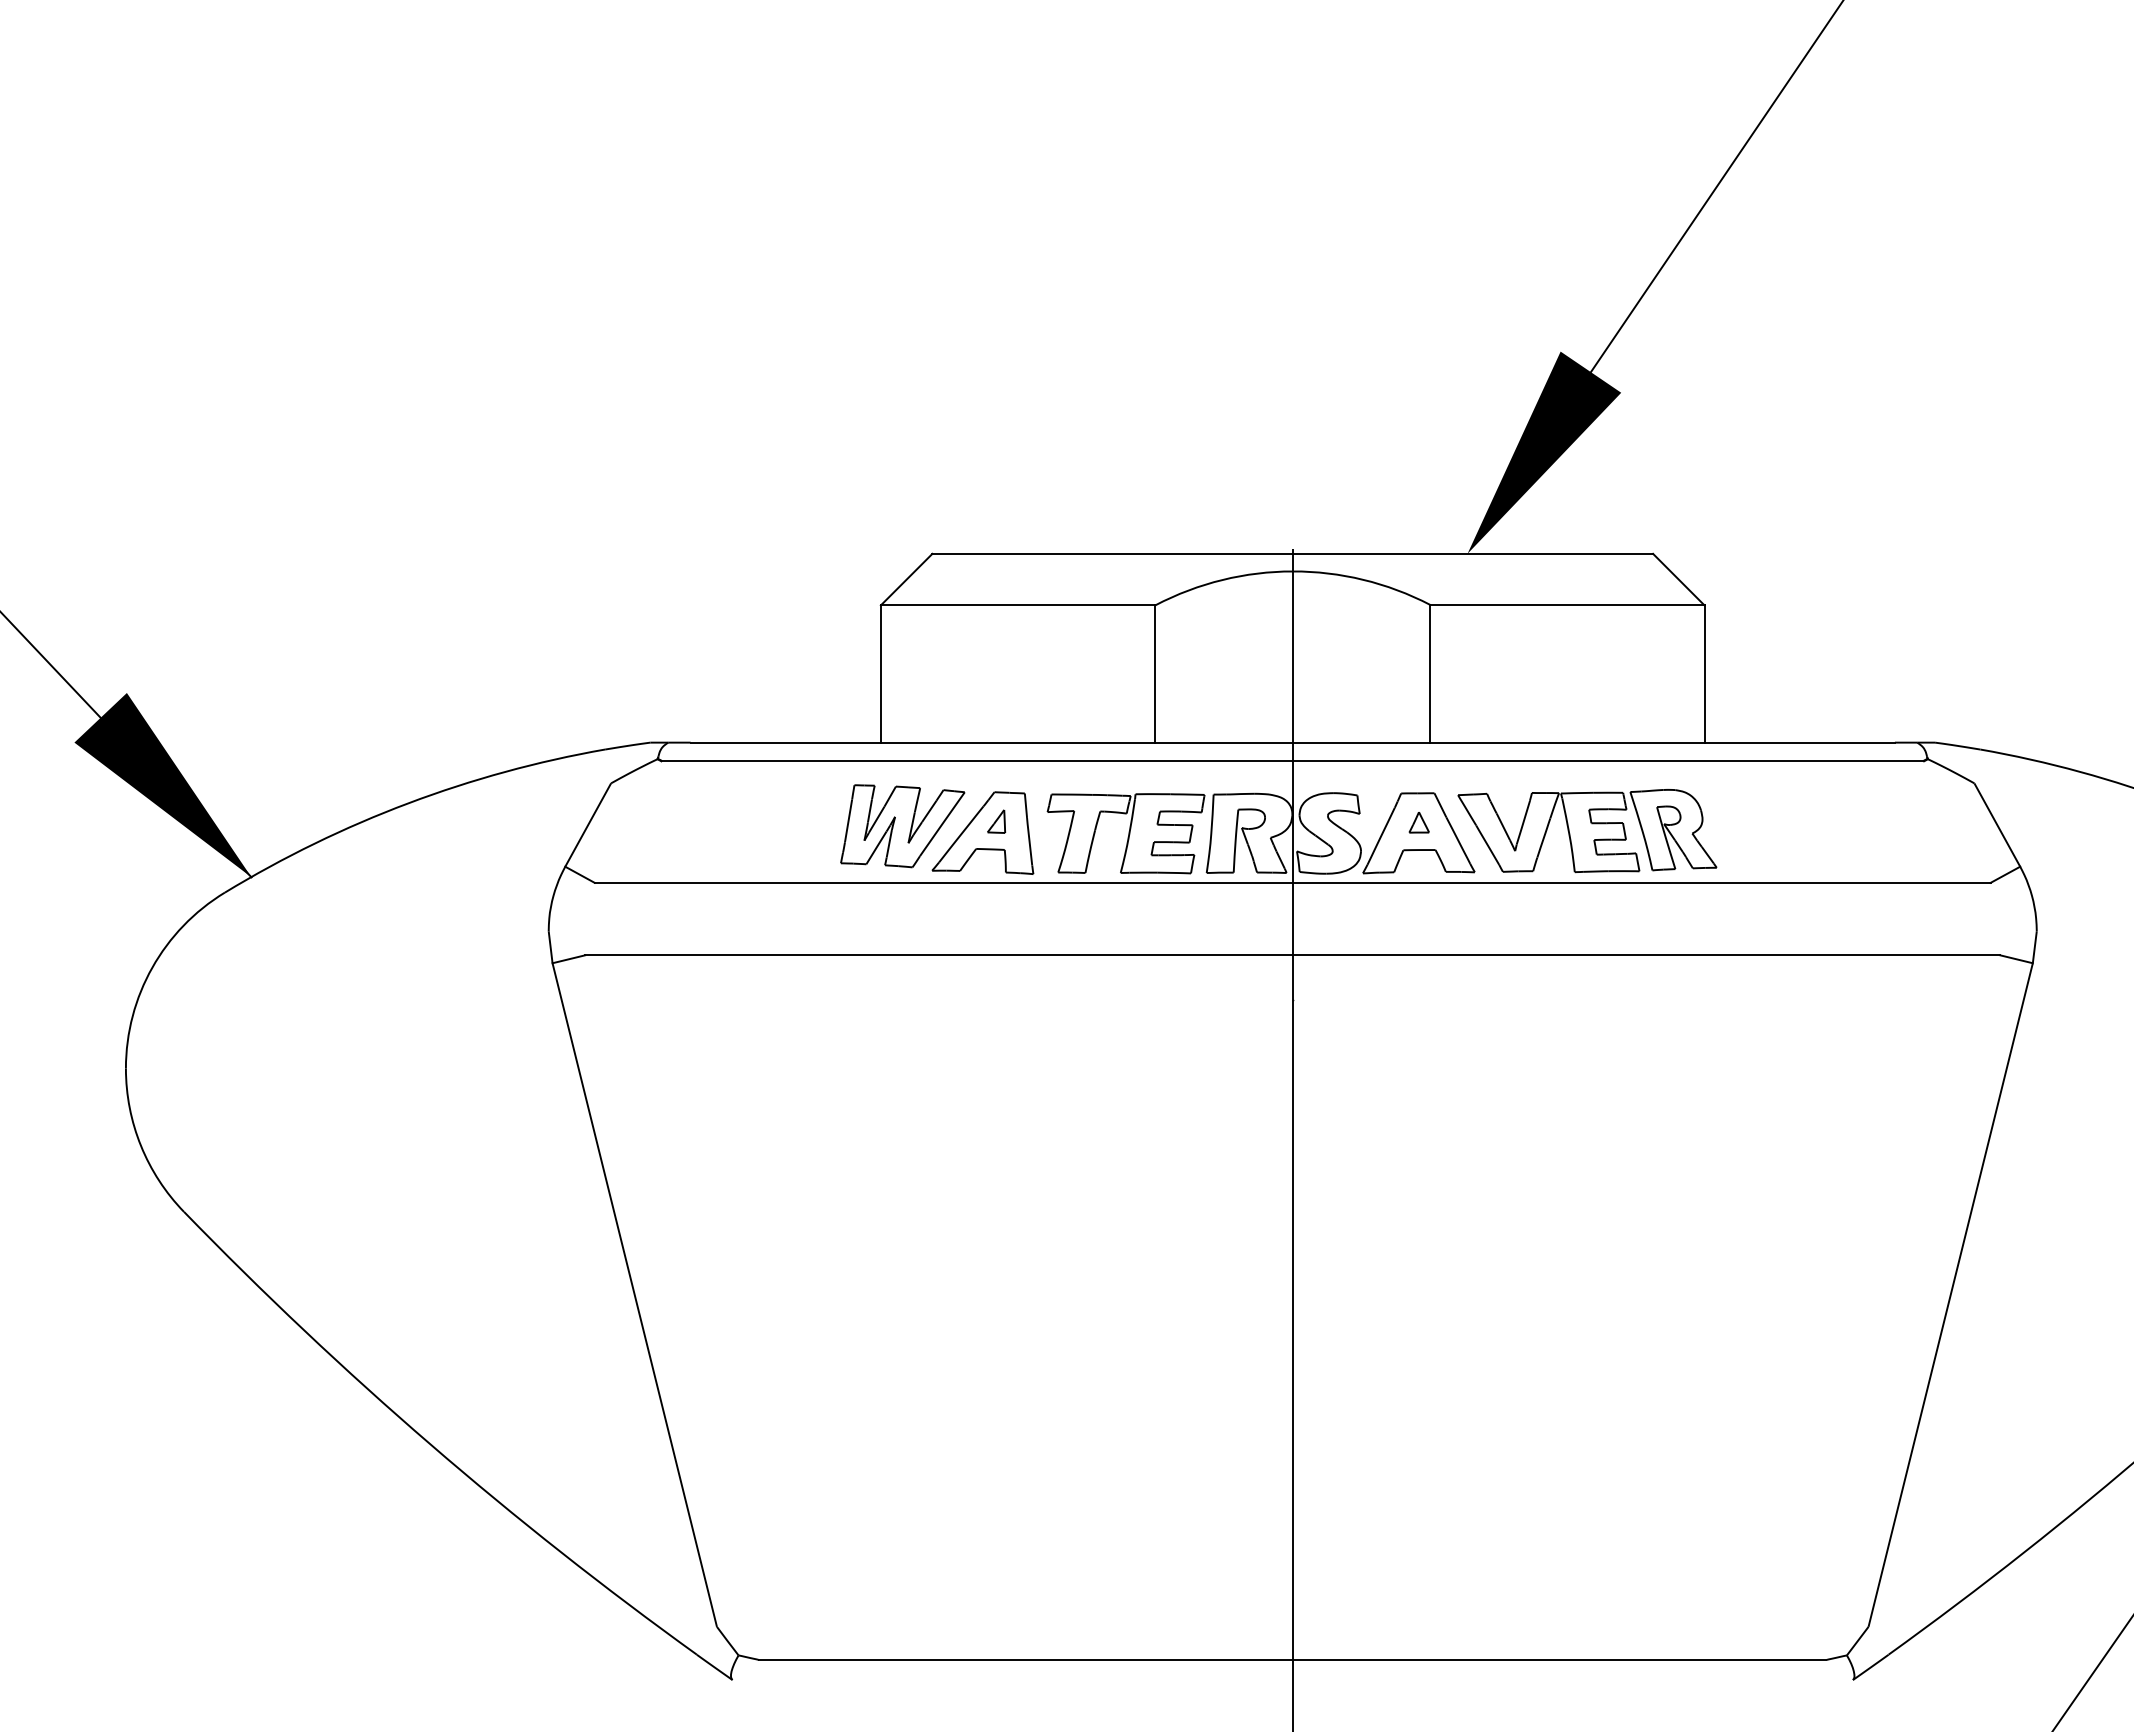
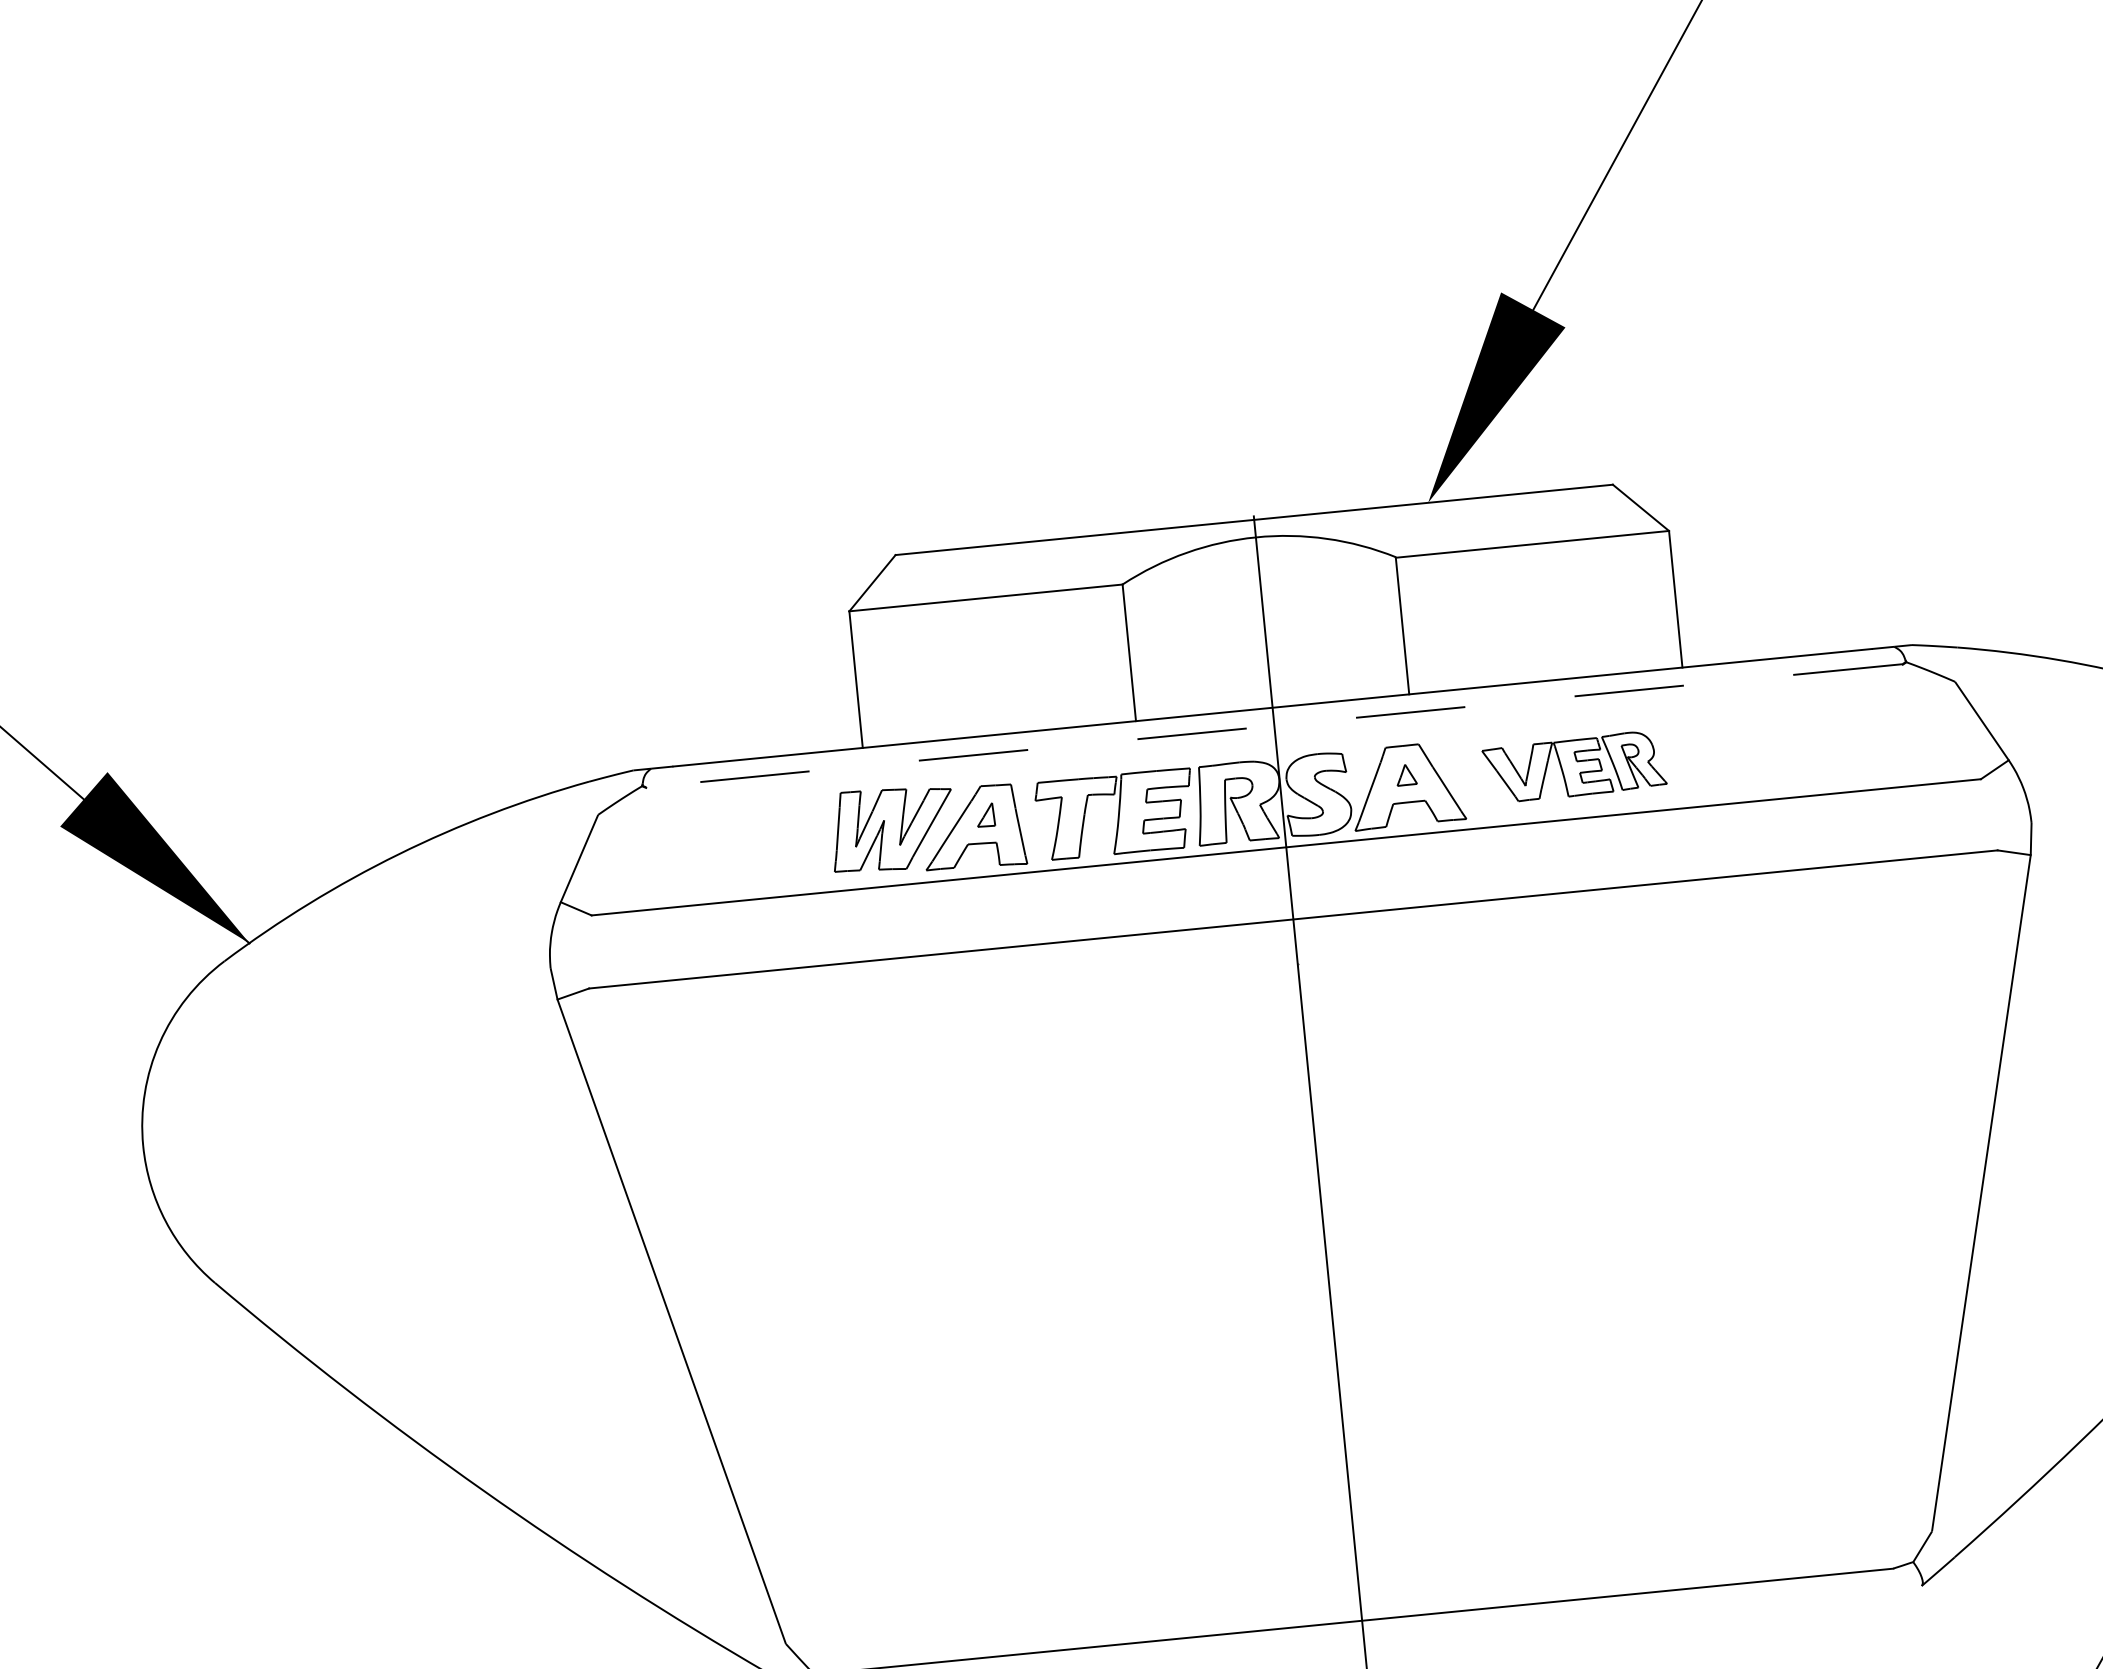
line: (1292, 760) -> (1274, 725), solid -> dashed
part: (1587, 831) -> (1574, 767), size x0.7

